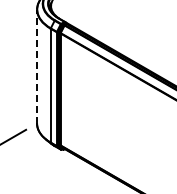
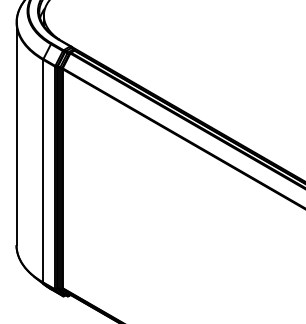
line: (37, 66) -> (17, 133), dashed -> solid

